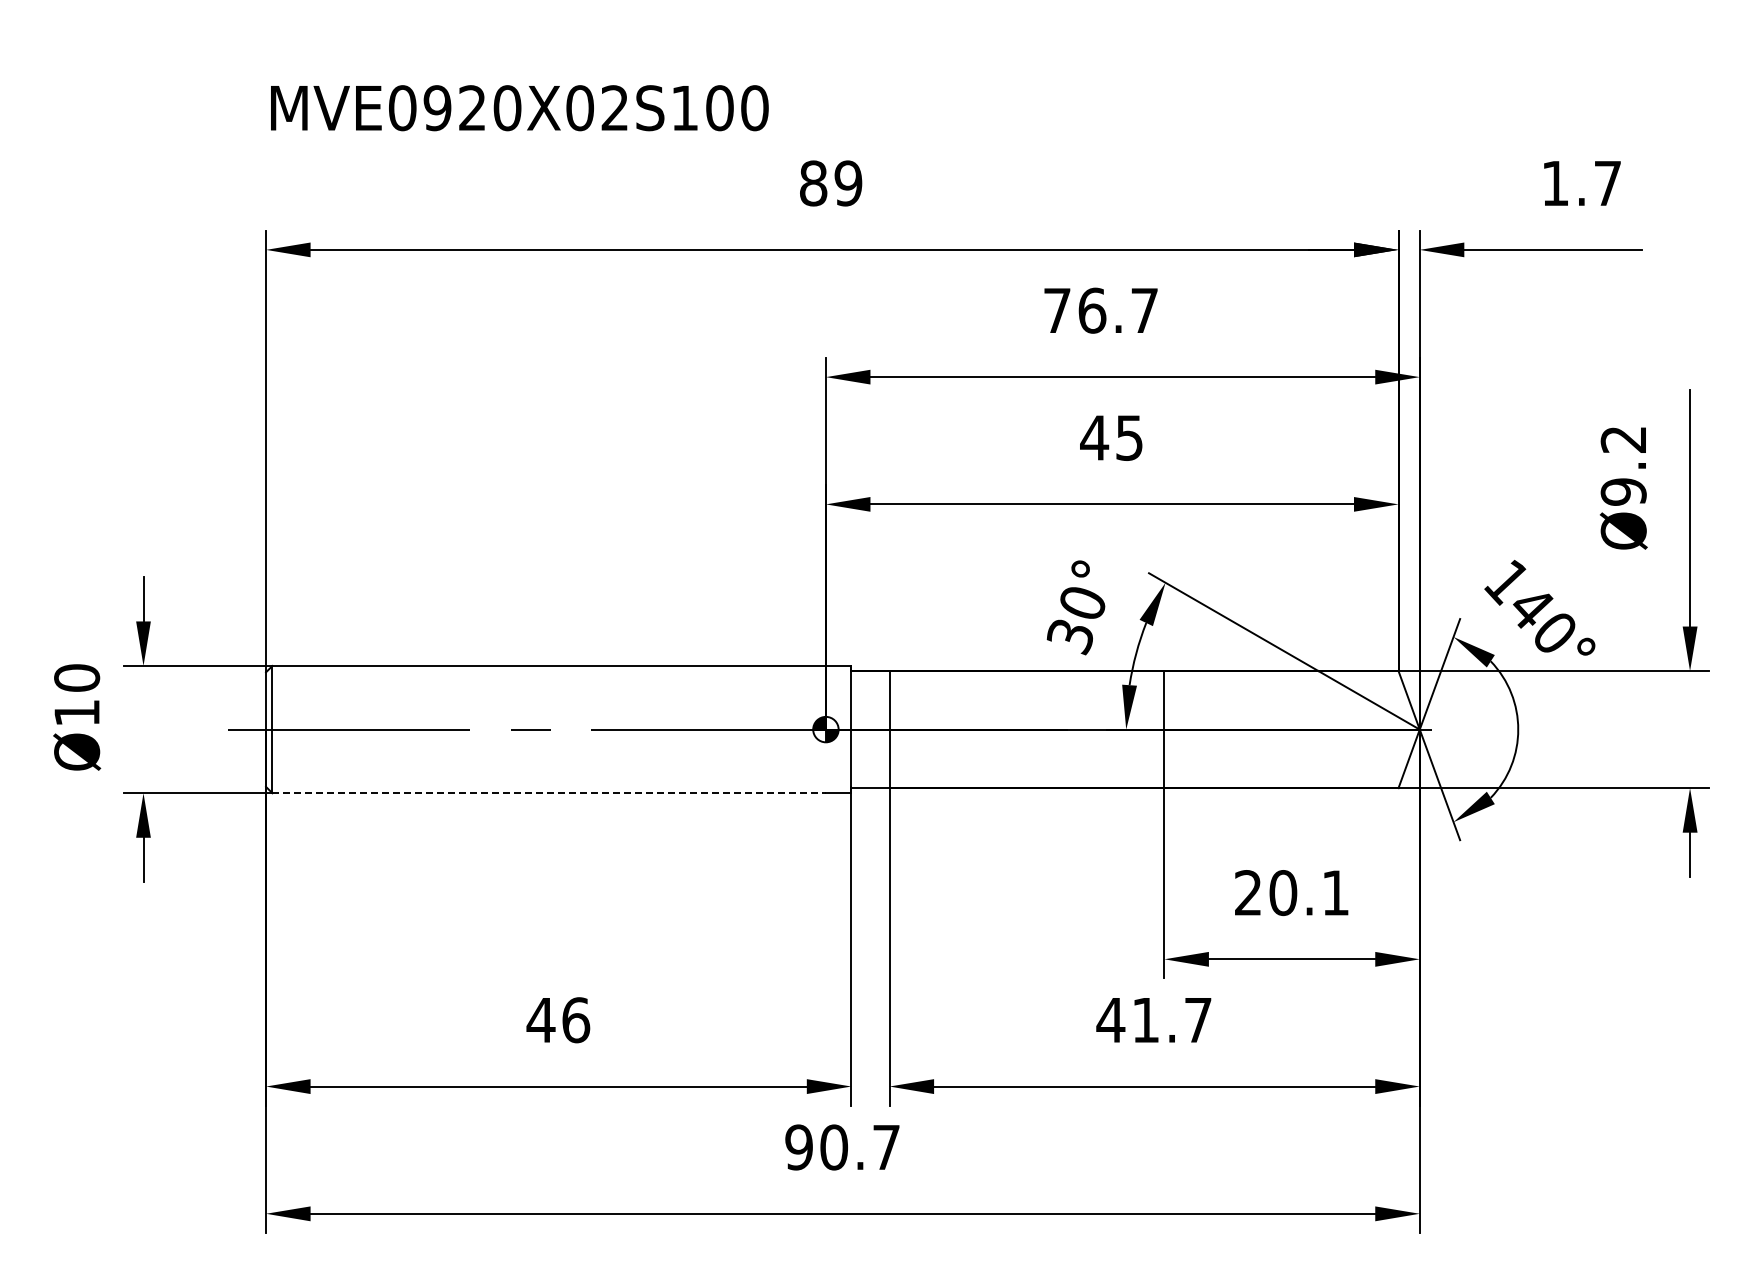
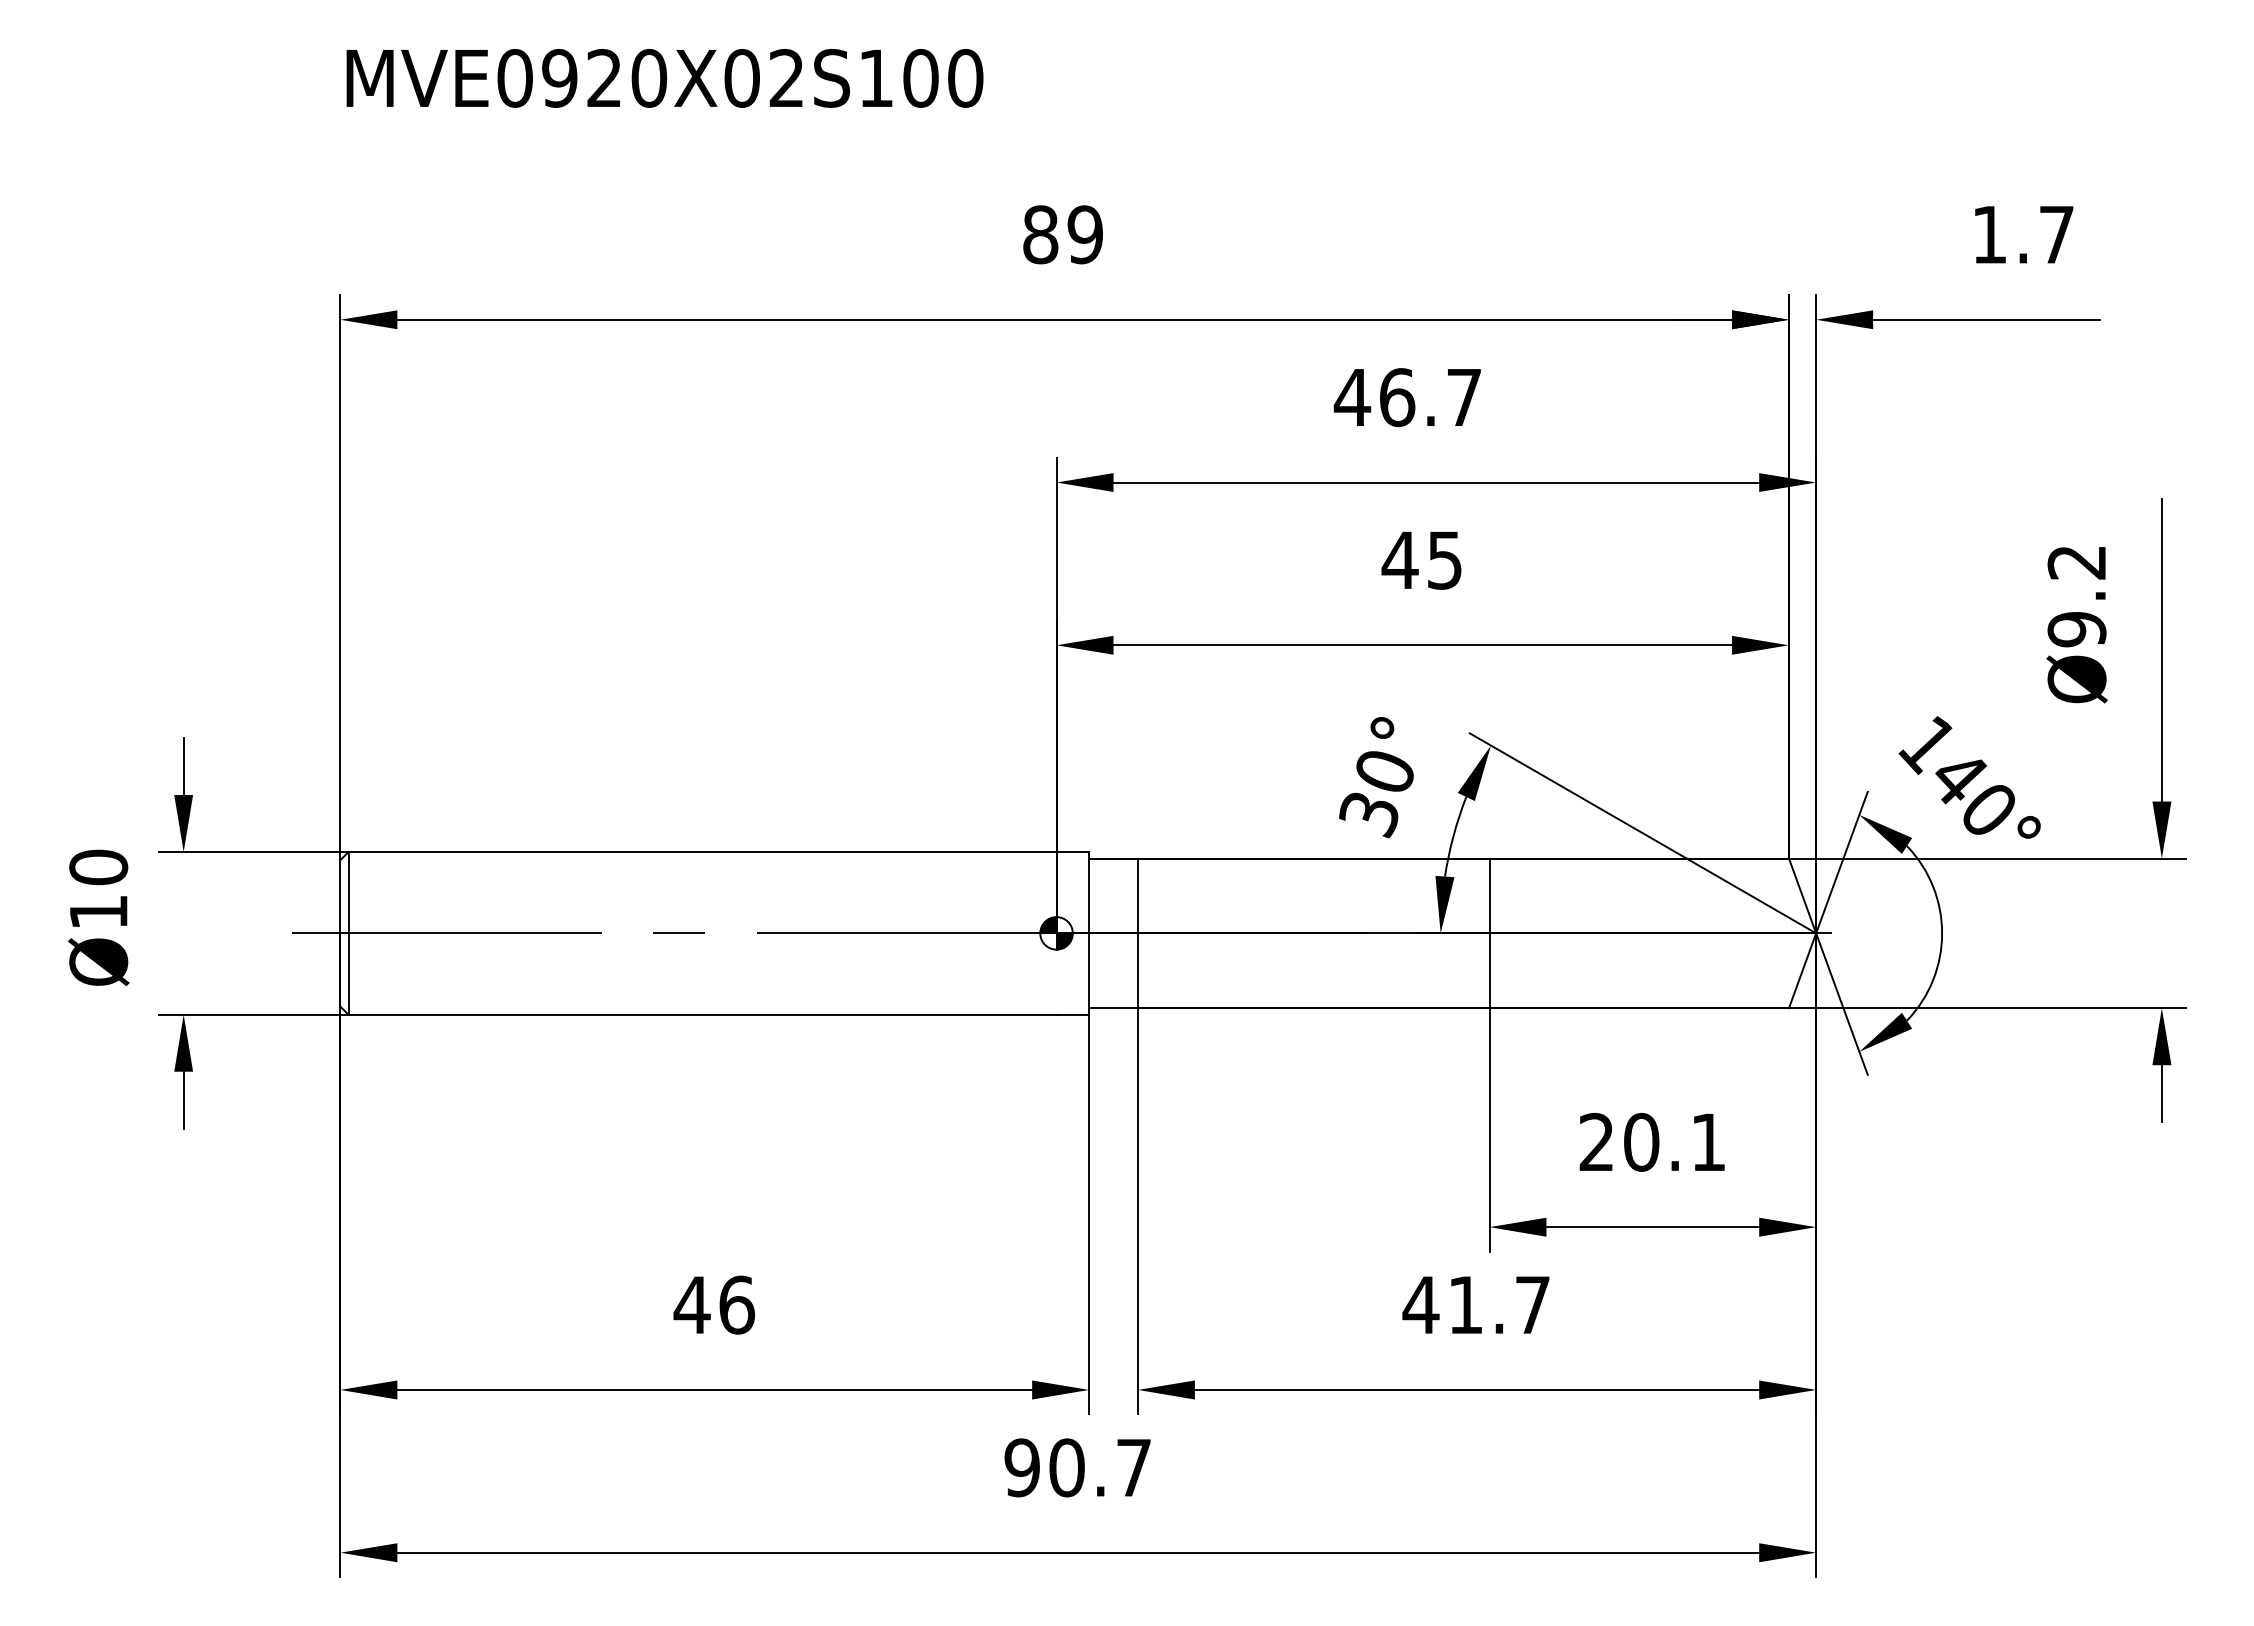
text: (519, 108) -> (664, 78), moved
text: (1056, 310) -> (1351, 397), 76.7 -> 46.7
line: (549, 793) -> (702, 1015), dashed -> solid

